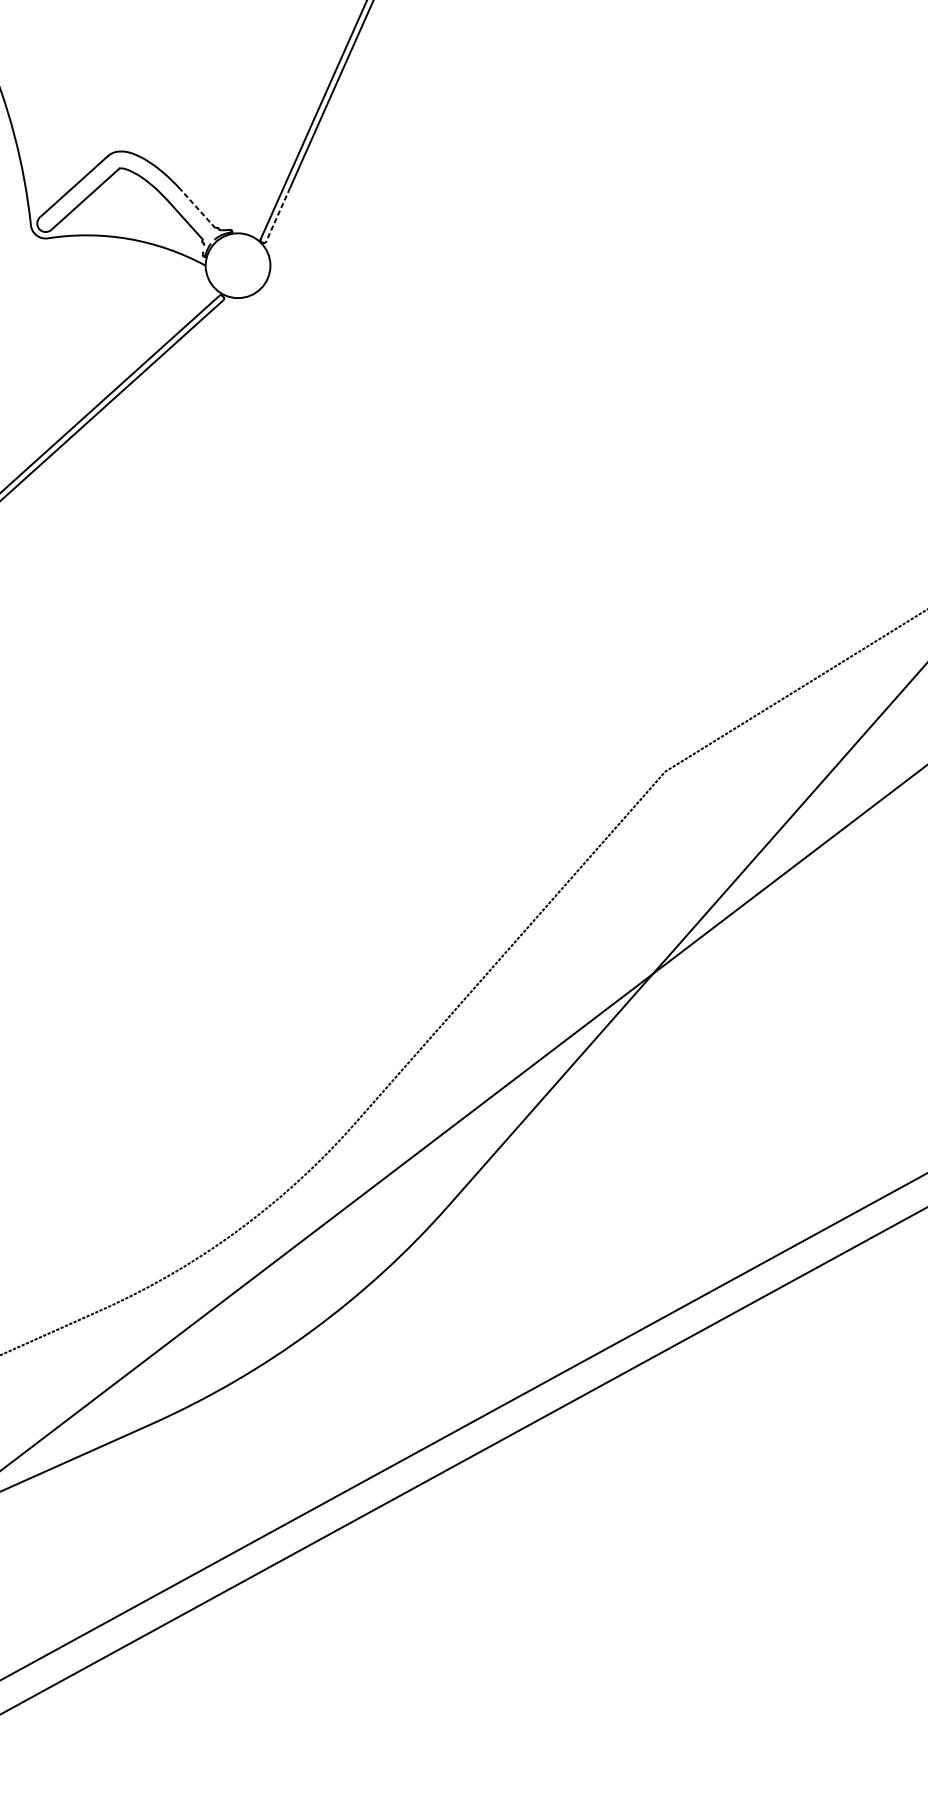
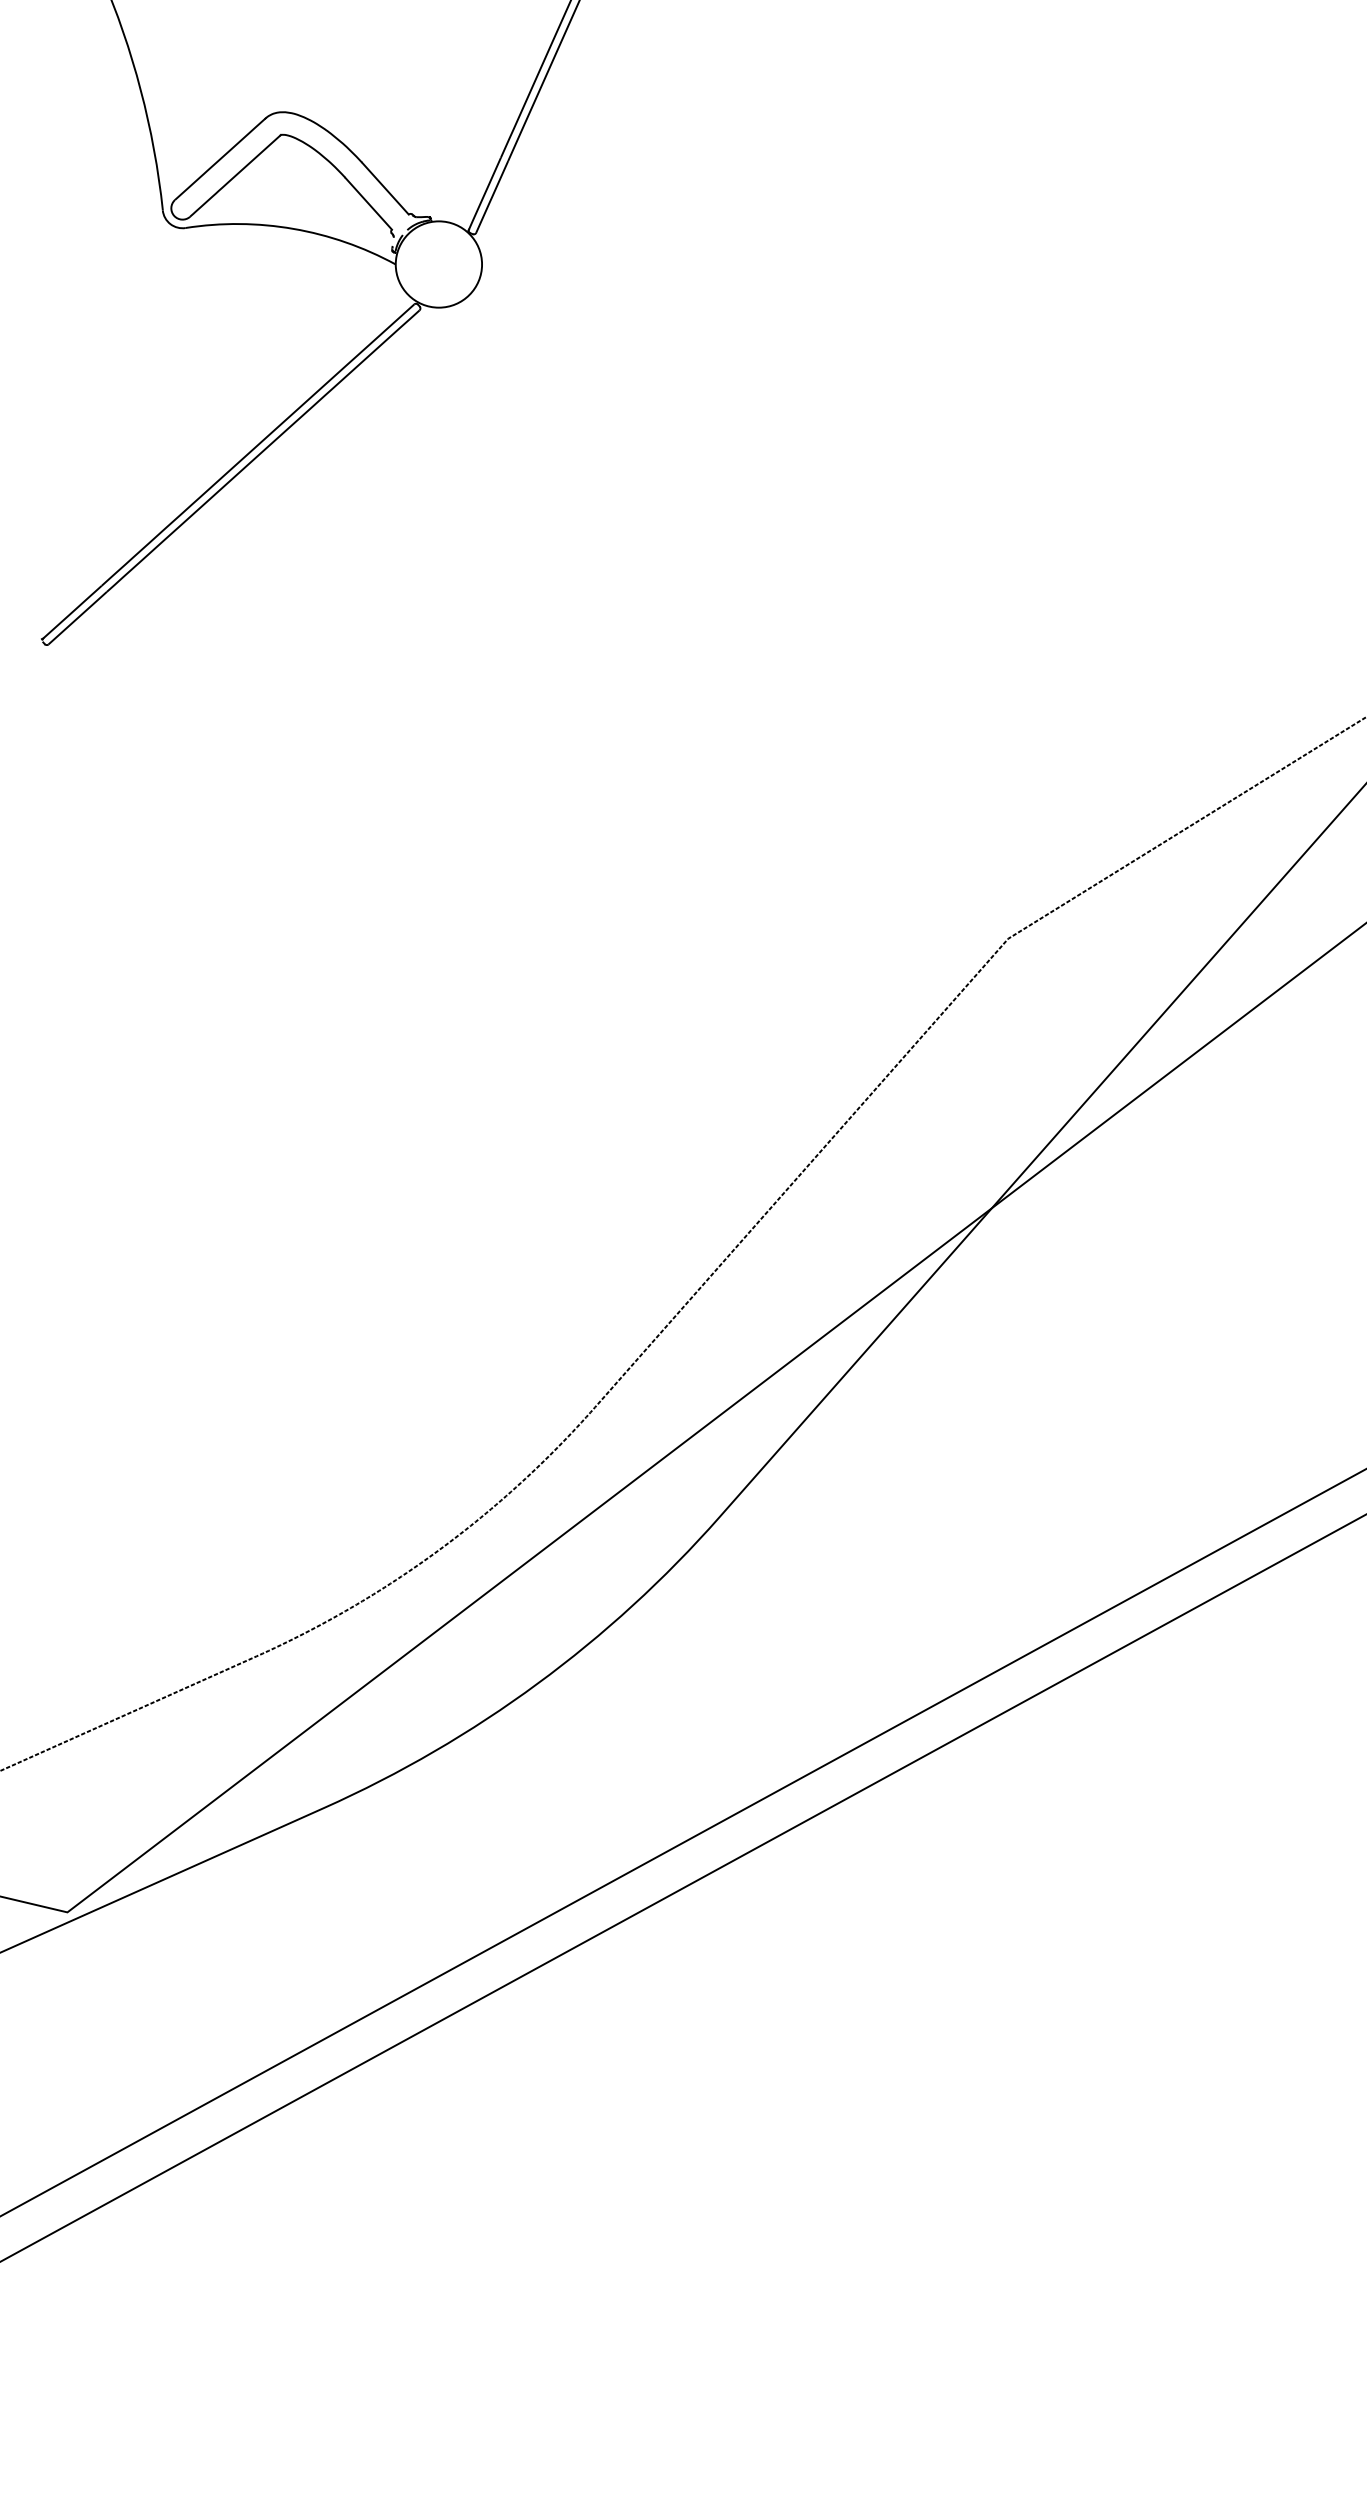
line: (197, 208) -> (385, 188), dashed -> solid
line: (278, 215) -> (492, 197), dashed -> solid

